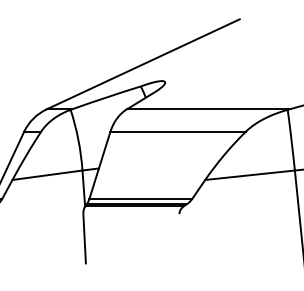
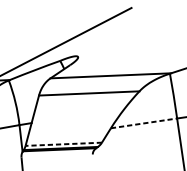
line: (250, 175) -> (144, 123), solid -> dashed
line: (140, 198) -> (63, 144), solid -> dashed

